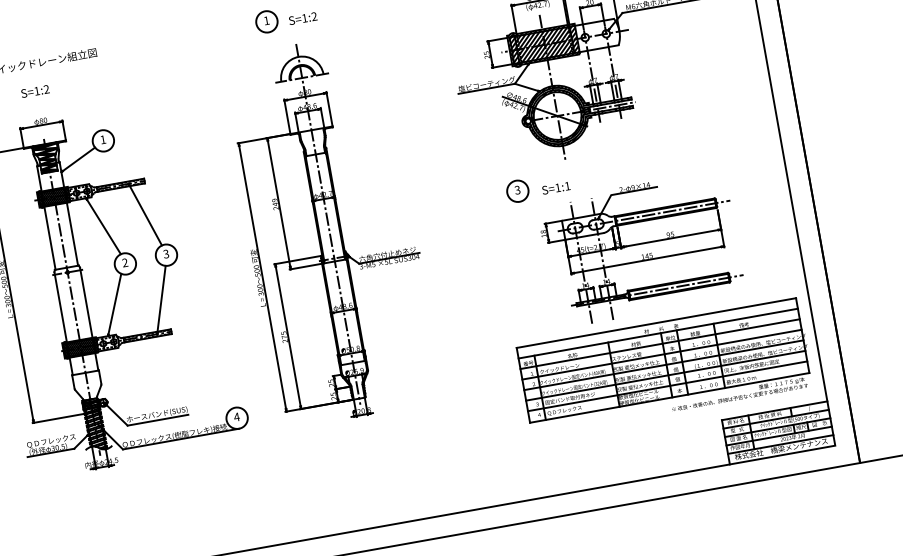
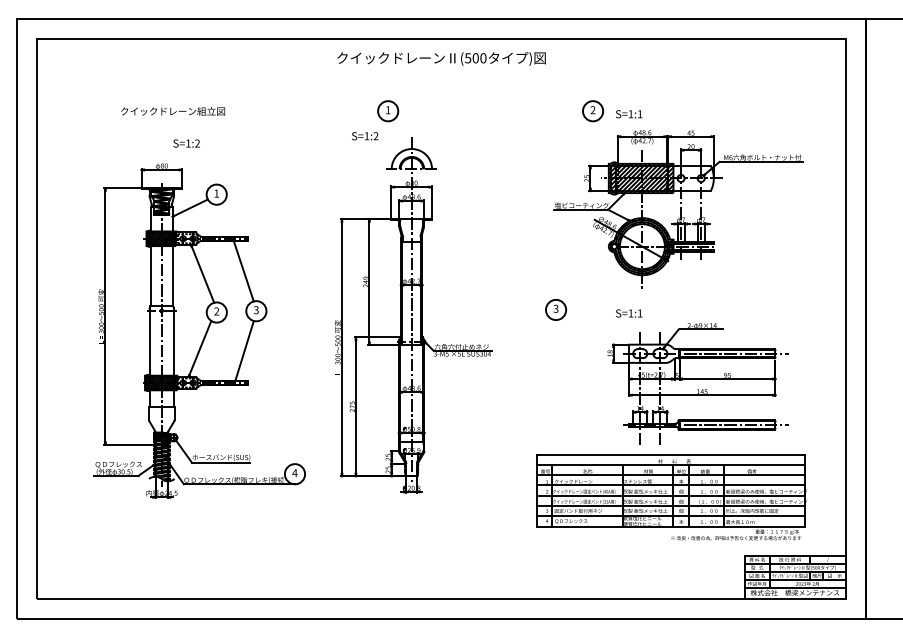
text: (303, 18) -> (365, 136), moved
text: (35, 91) -> (186, 143), moved
part: (518, 190) -> (556, 309), moved
part: (664, 367) -> (671, 497), moved

